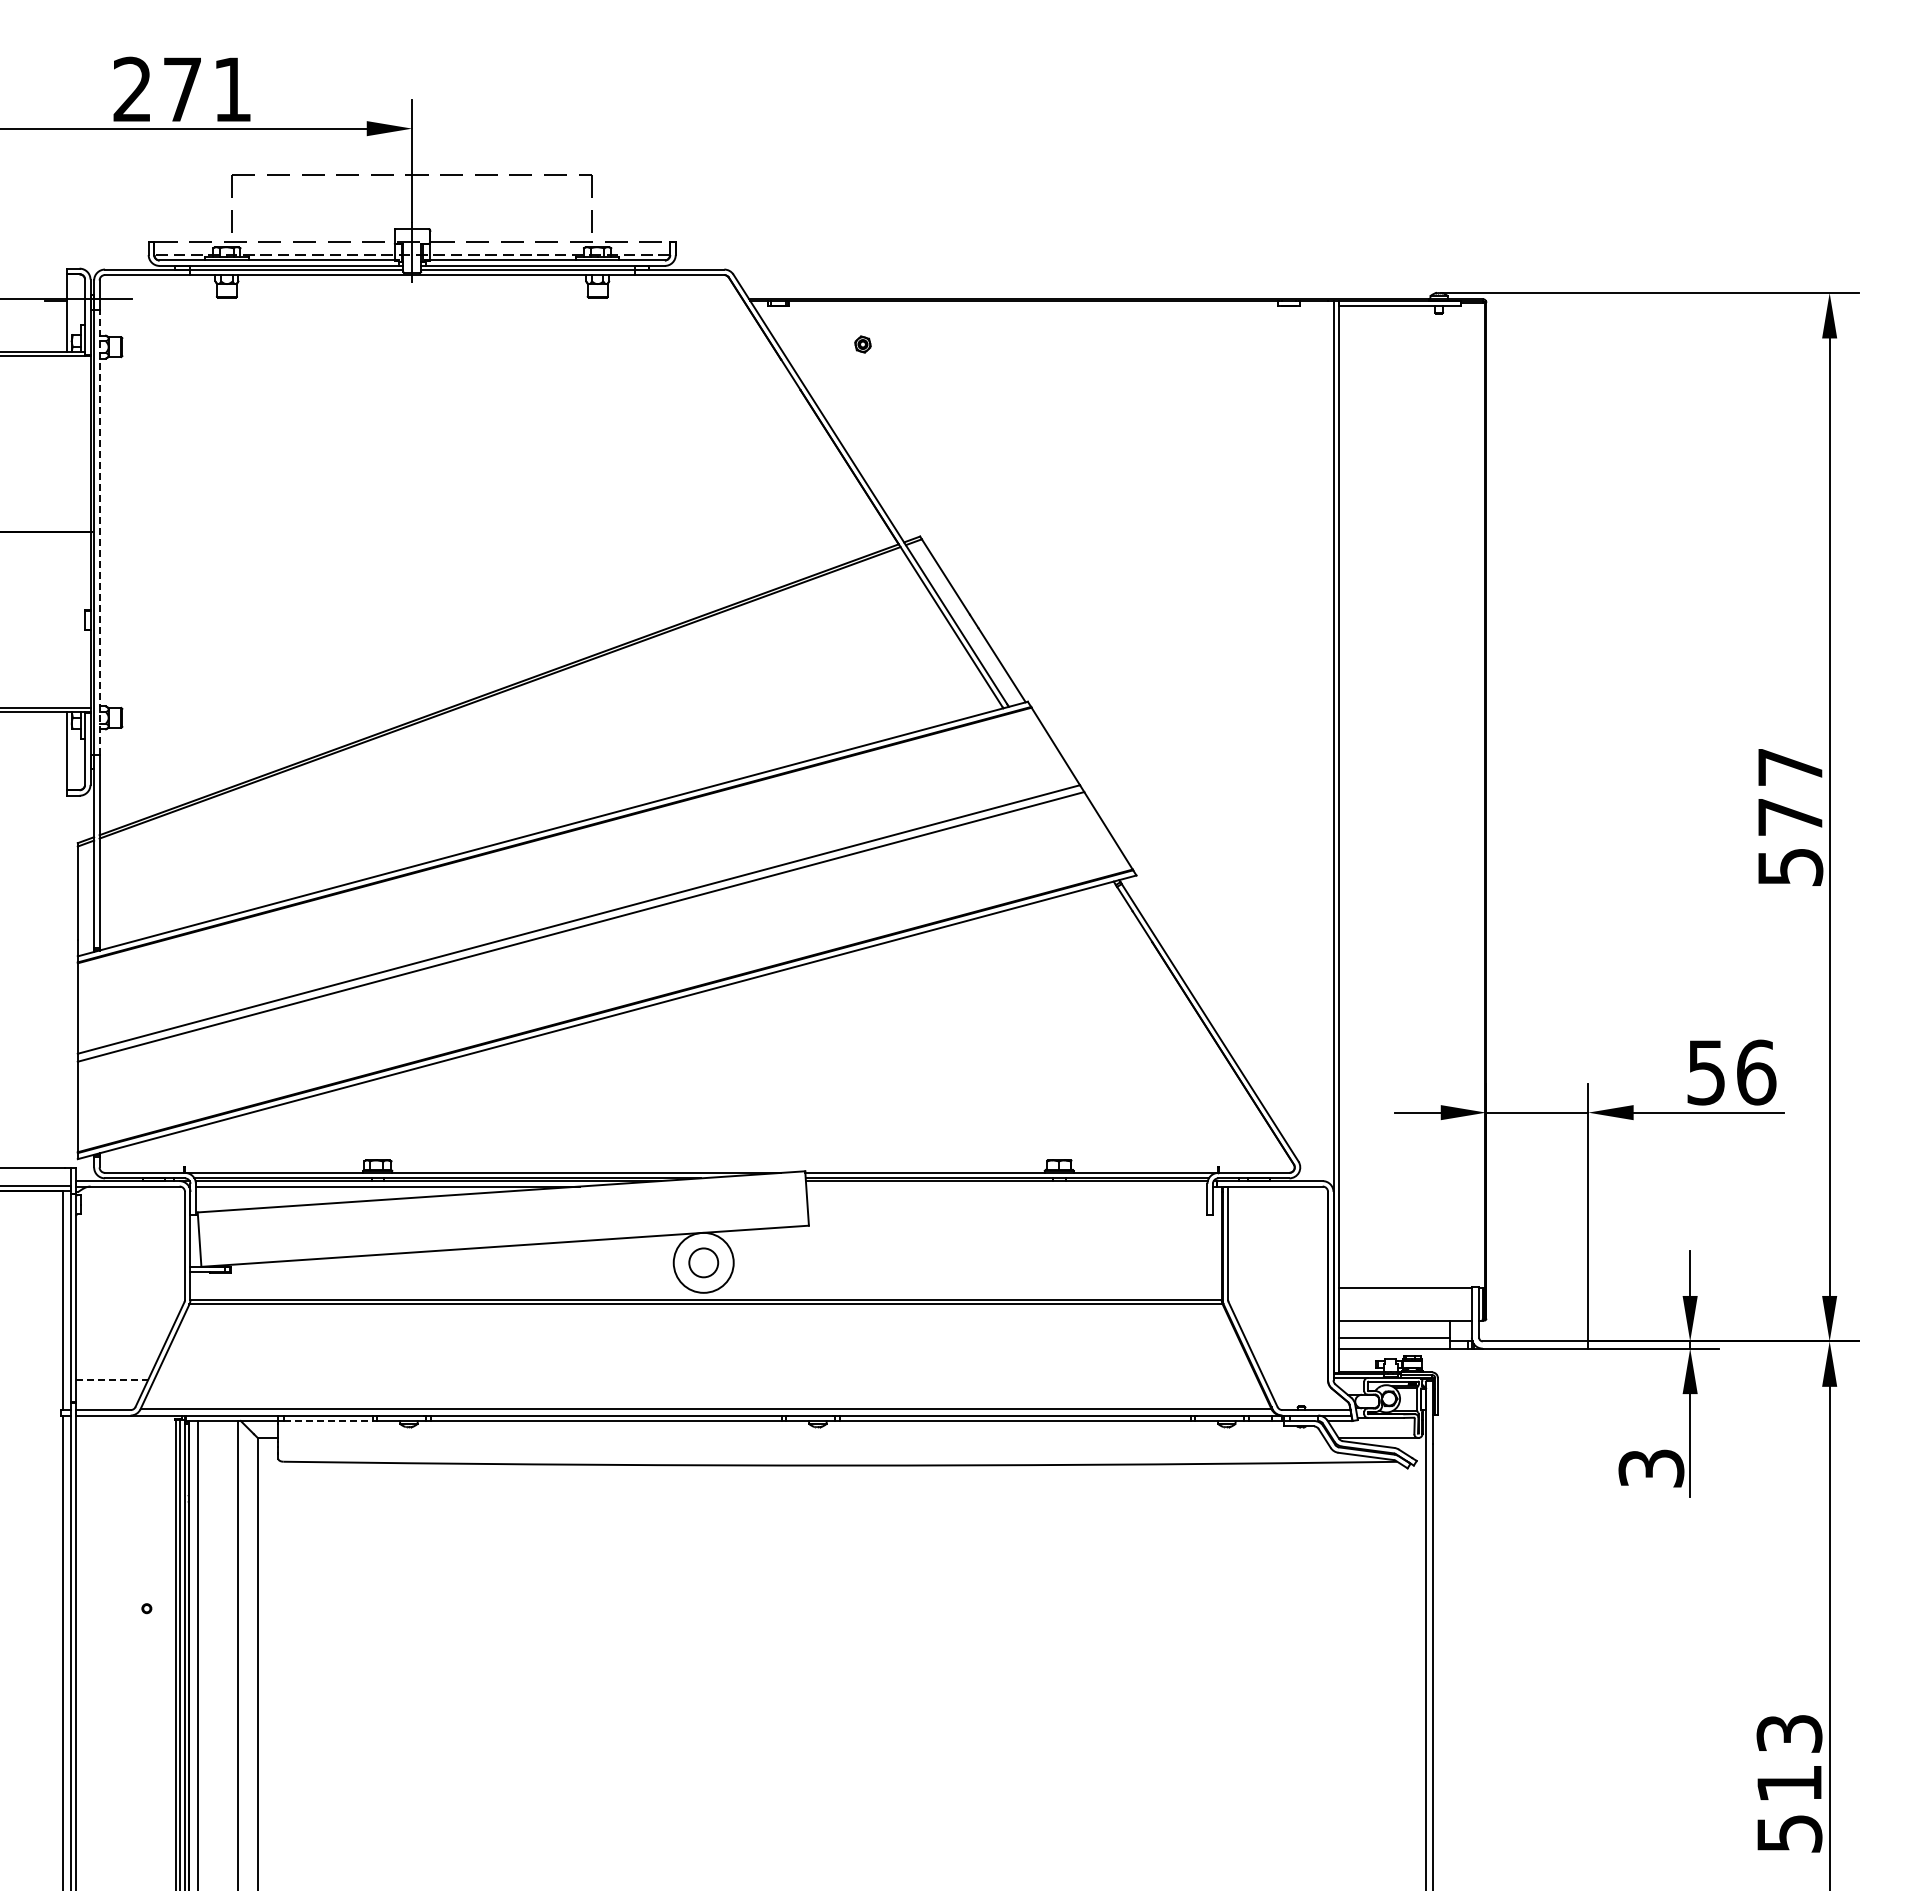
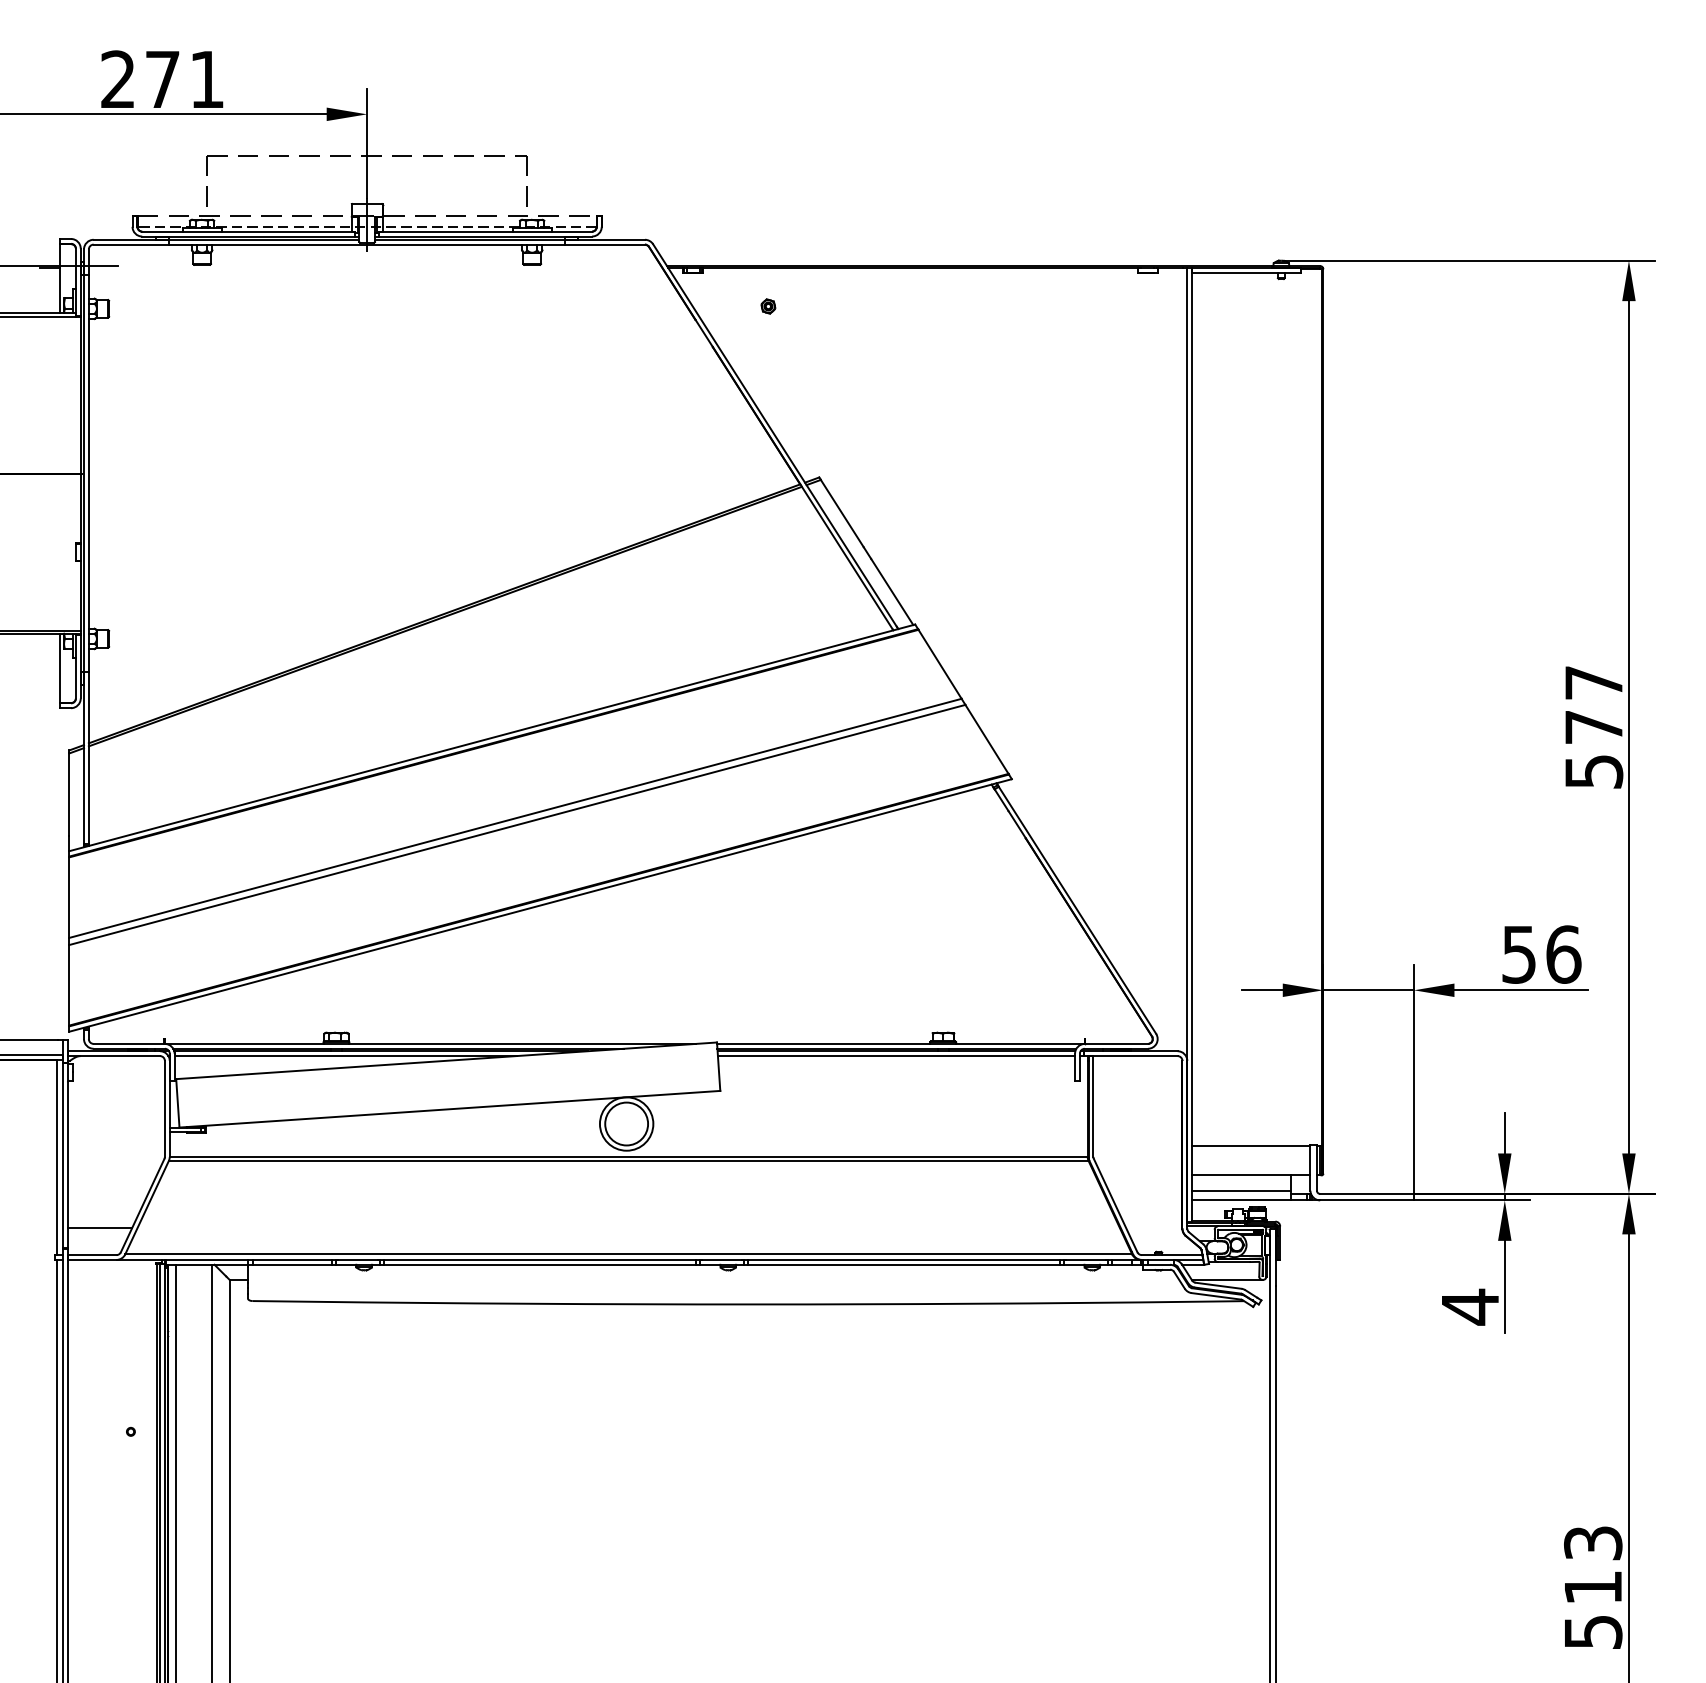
line: (99, 532) -> (88, 473), dashed -> solid
line: (1006, 1186) -> (896, 1056), added
circle: (703, 1262) -> (626, 1123), size x1.67
line: (112, 1380) -> (100, 1228), dashed -> solid
line: (328, 1421) -> (292, 1265), dashed -> solid
text: (1651, 1468) -> (1470, 1307), 3 -> 4

